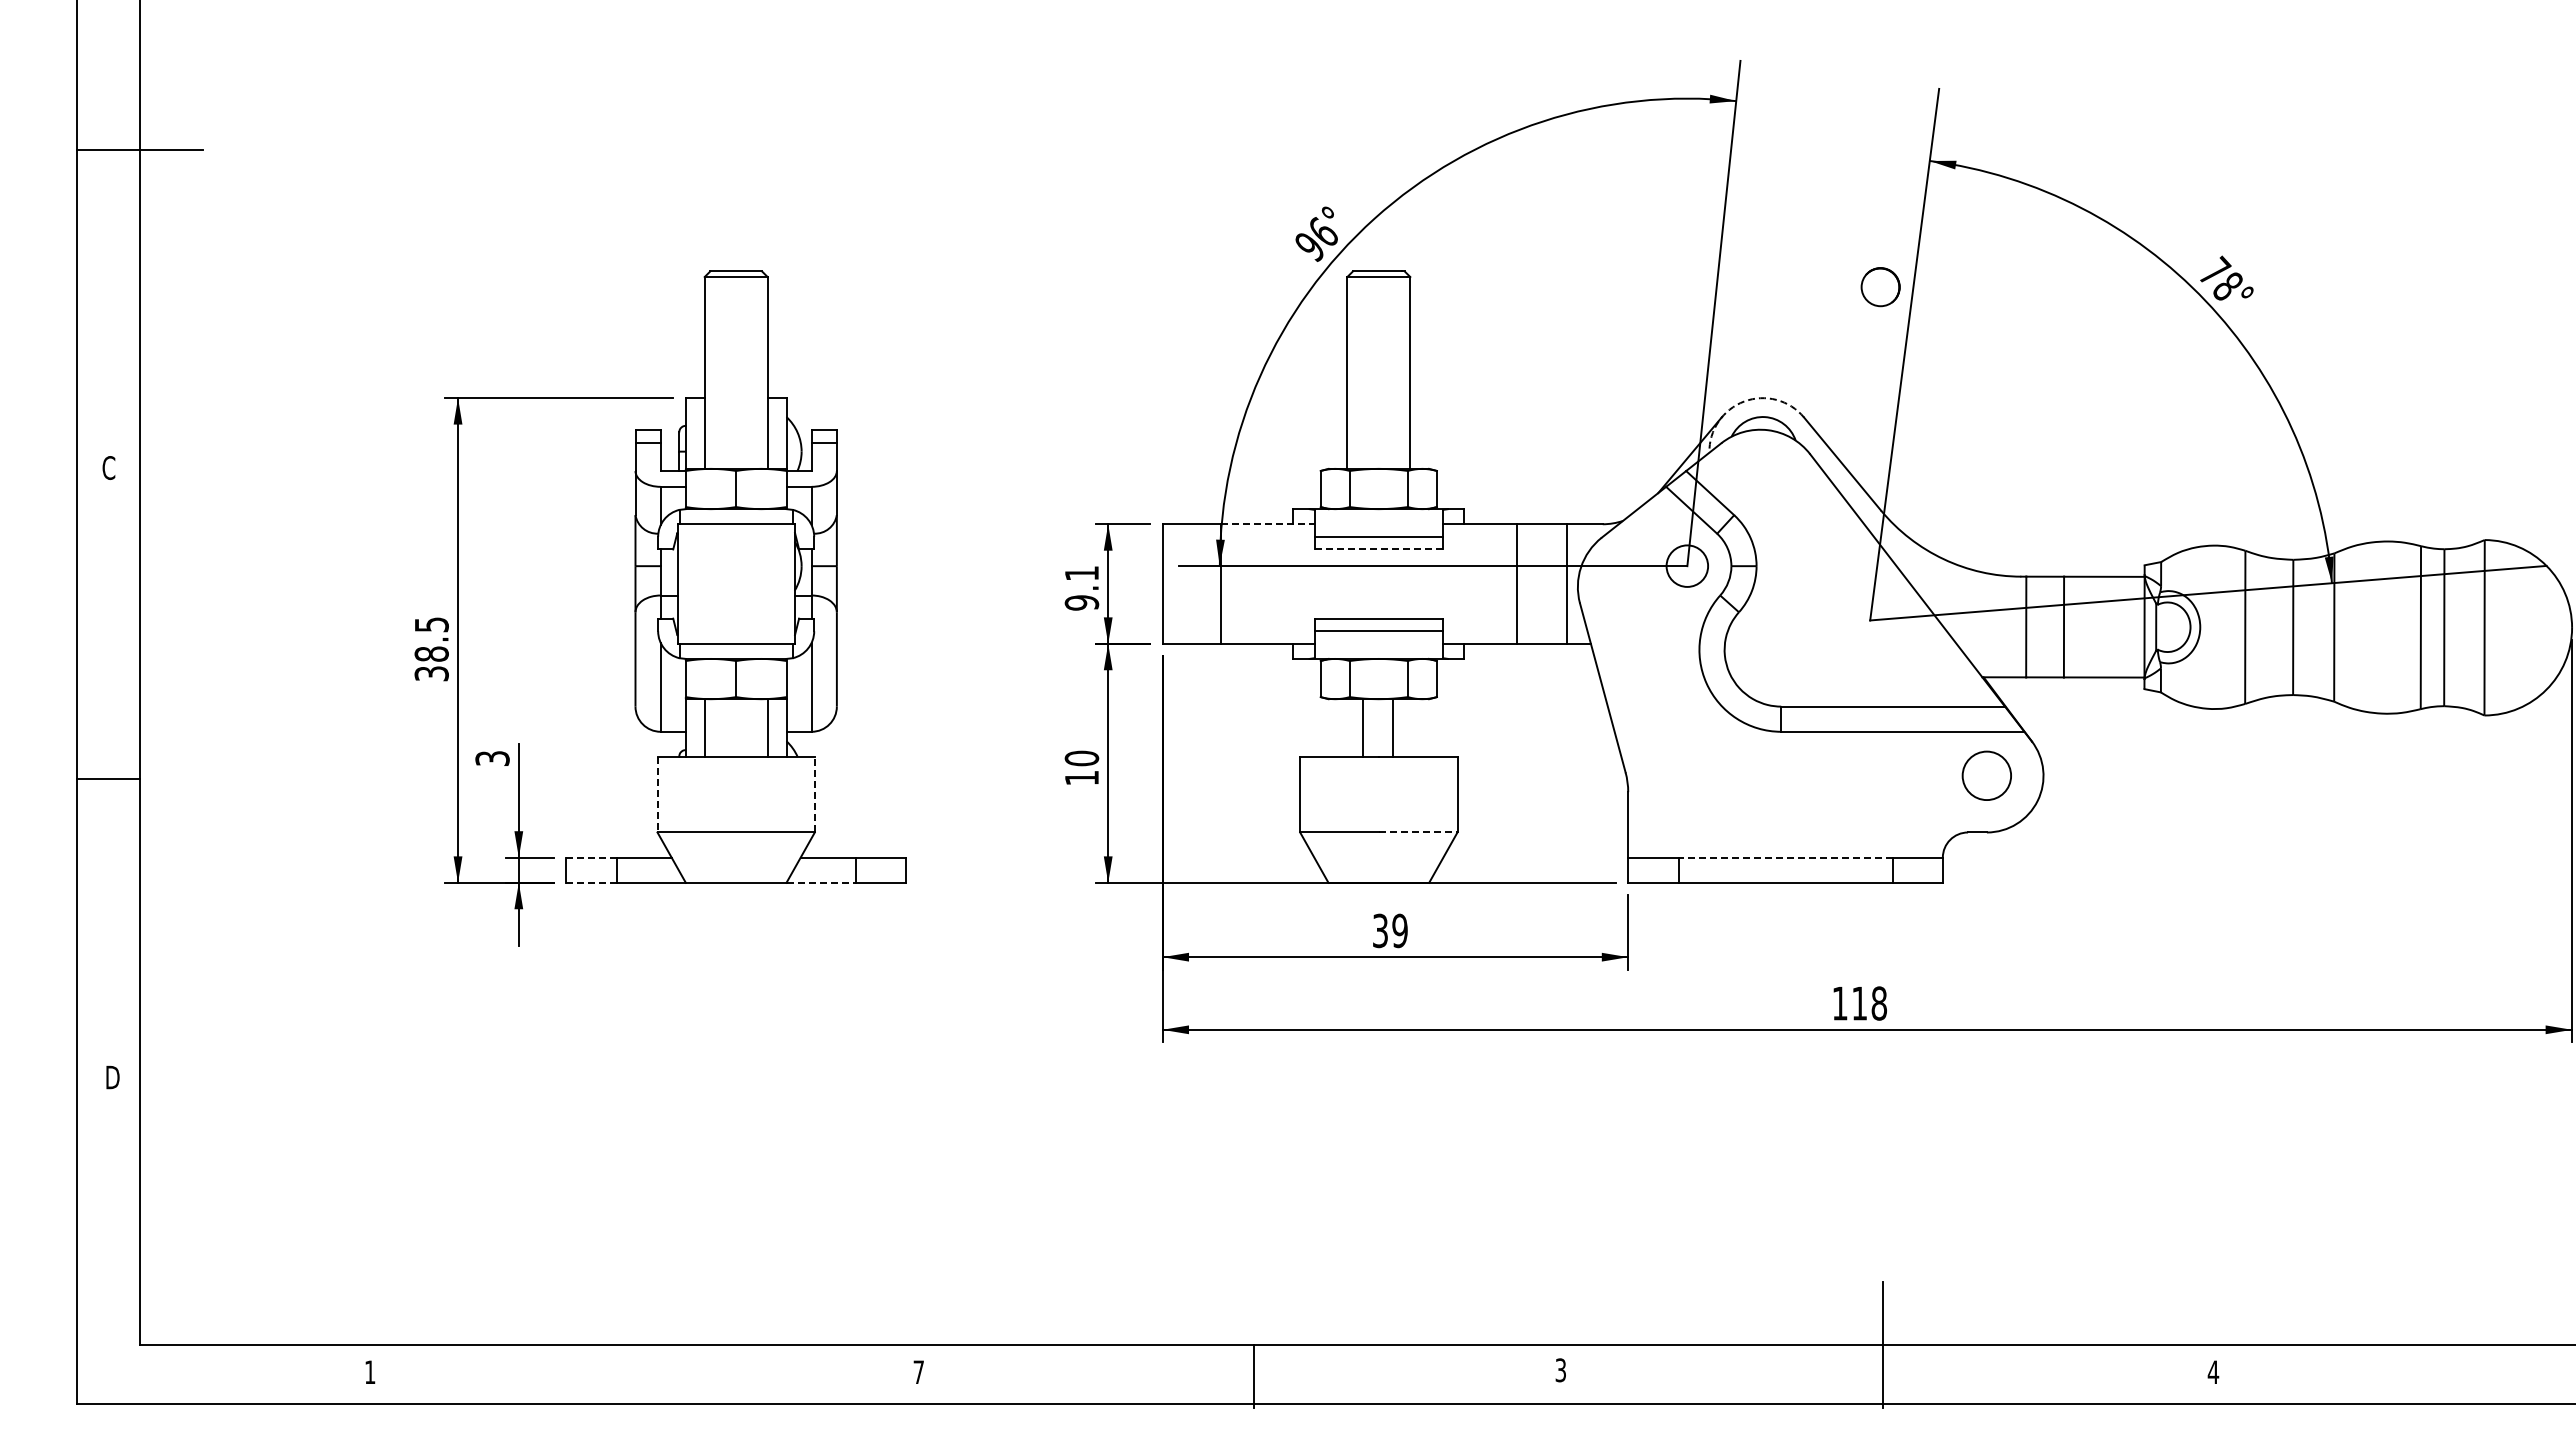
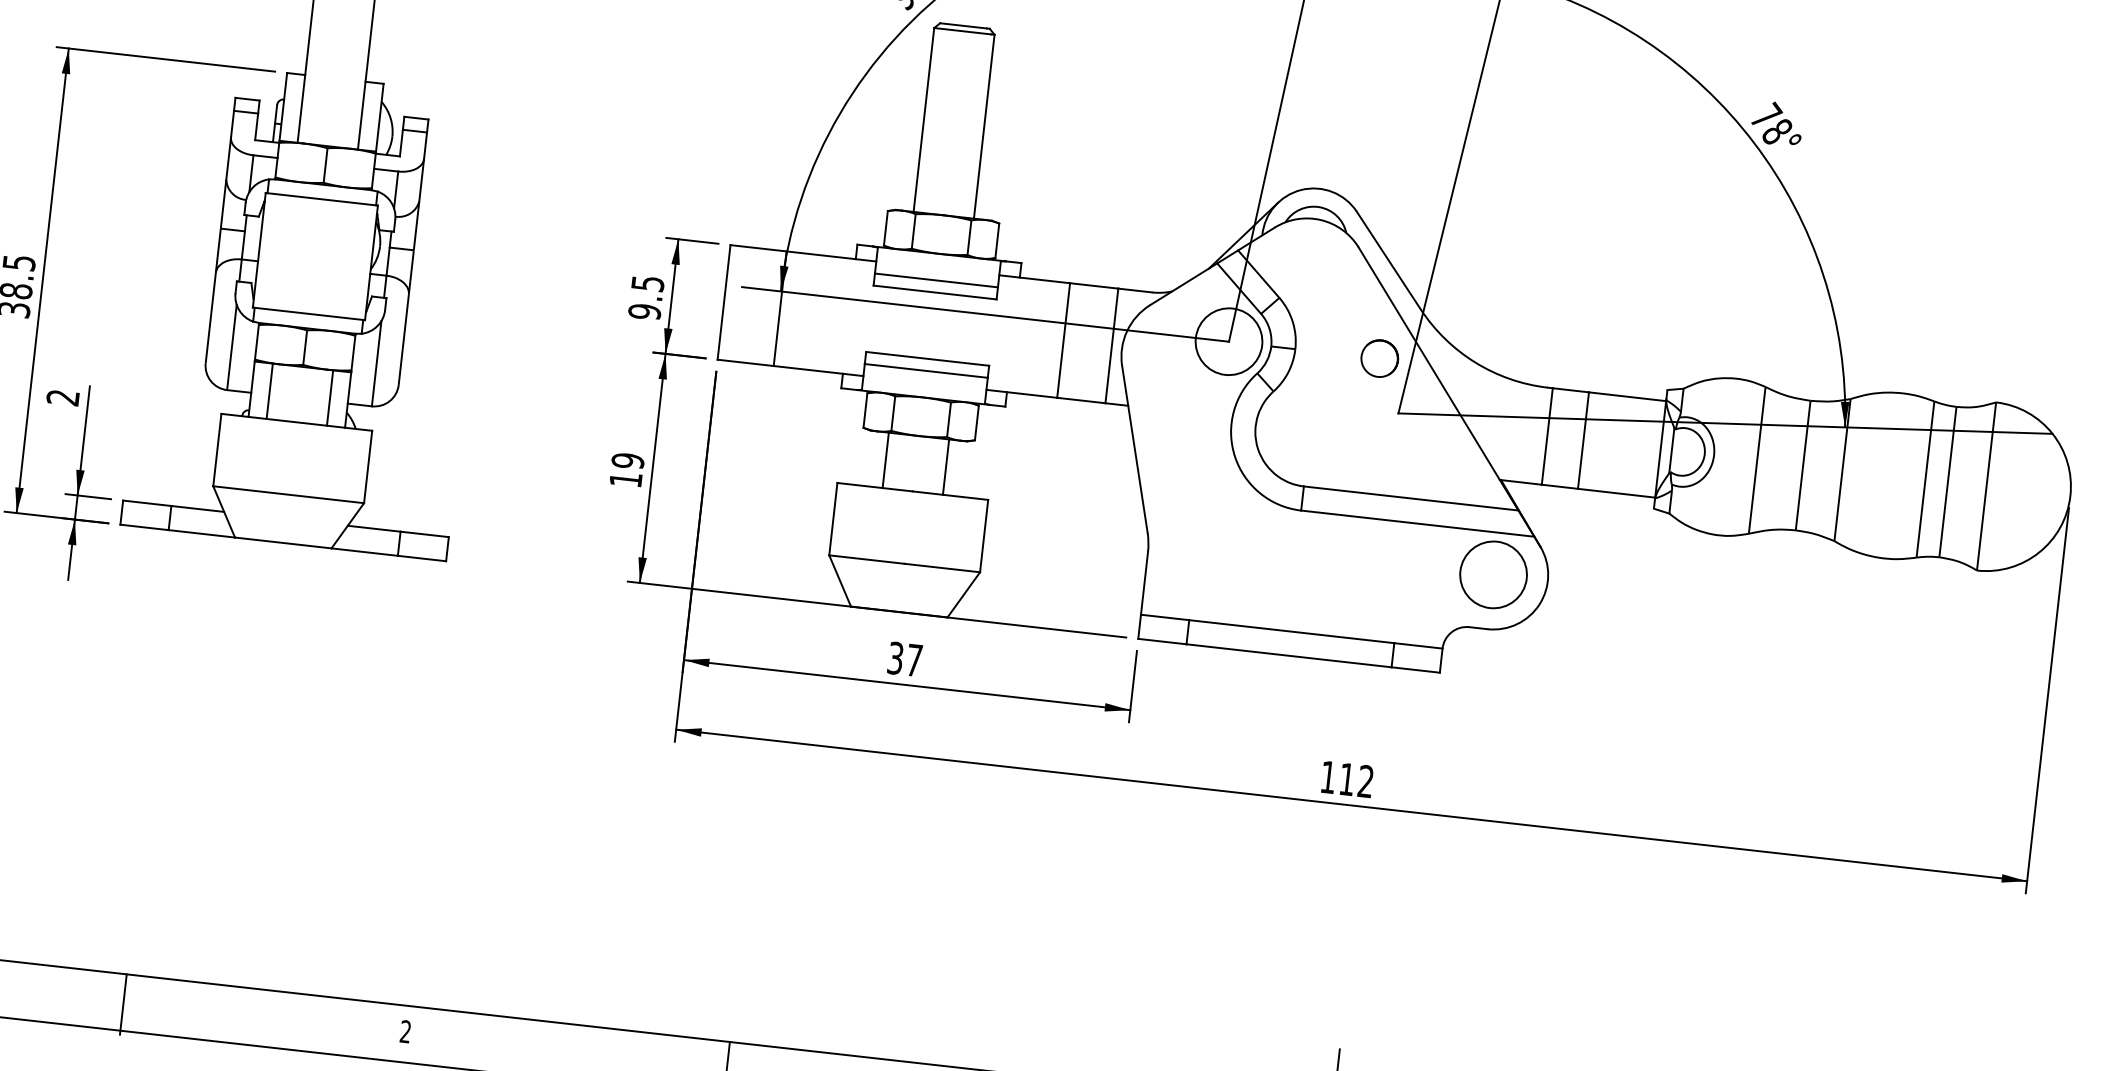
circle: (1880, 287) -> (1379, 358), moved
arc: (1744, 401) -> (1301, 190), dashed -> solid
line: (1267, 524) -> (831, 256), dashed -> solid
line: (1379, 549) -> (935, 292), dashed -> solid
circle: (1686, 565) -> (1228, 340), size x1.67
text: (1082, 573) -> (648, 283), 9.1 -> 9.5
line: (1363, 727) -> (946, 466), moved
line: (1393, 727) -> (885, 459), moved
text: (492, 758) -> (63, 397), 3 -> 2
text: (1082, 758) -> (628, 461), 10 -> 19
circle: (1986, 775) -> (1493, 574), size x1.43
line: (657, 794) -> (217, 449), dashed -> solid
line: (814, 794) -> (367, 466), dashed -> solid
line: (1418, 832) -> (942, 568), dashed -> solid
line: (590, 857) -> (146, 503), dashed -> solid
line: (1785, 857) -> (1291, 631), dashed -> solid
line: (590, 882) -> (143, 526), dashed -> solid
line: (821, 882) -> (365, 551), dashed -> solid
text: (1399, 930) -> (913, 659), 39 -> 37
text: (1879, 1003) -> (1366, 781), 118 -> 112
text: (918, 1371) -> (405, 1030), 7 -> 2
line: (624, 1376) -> (123, 1004), added

